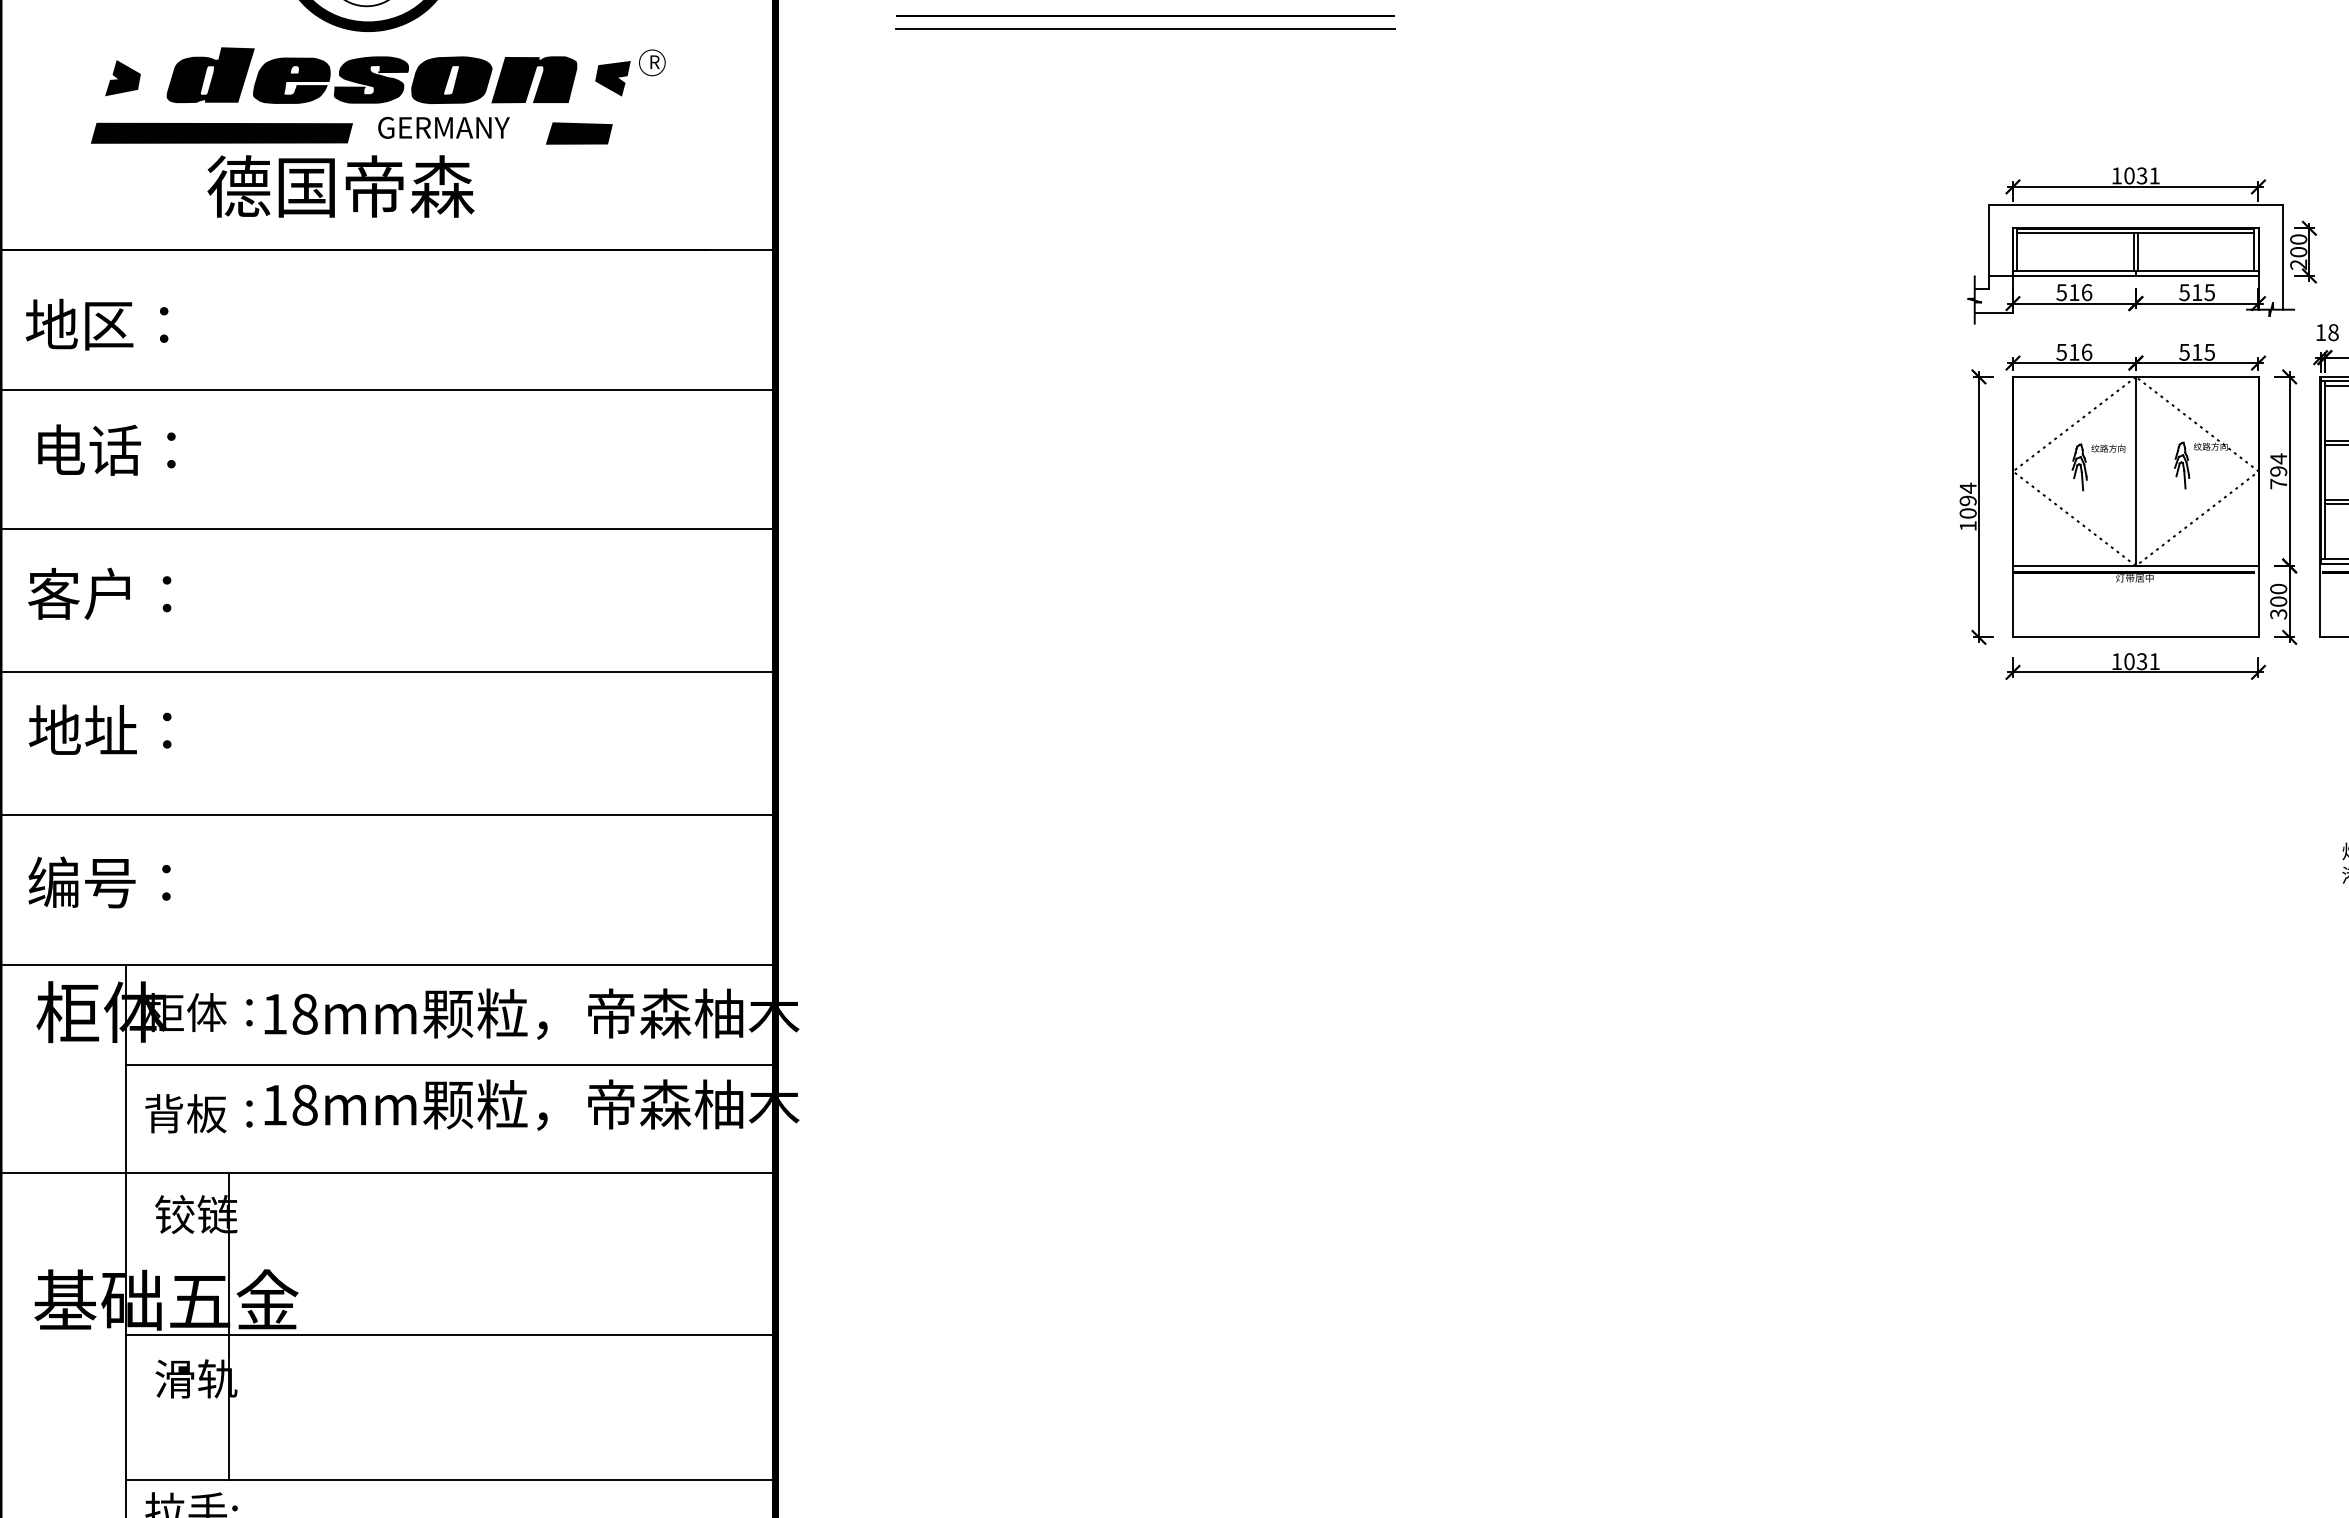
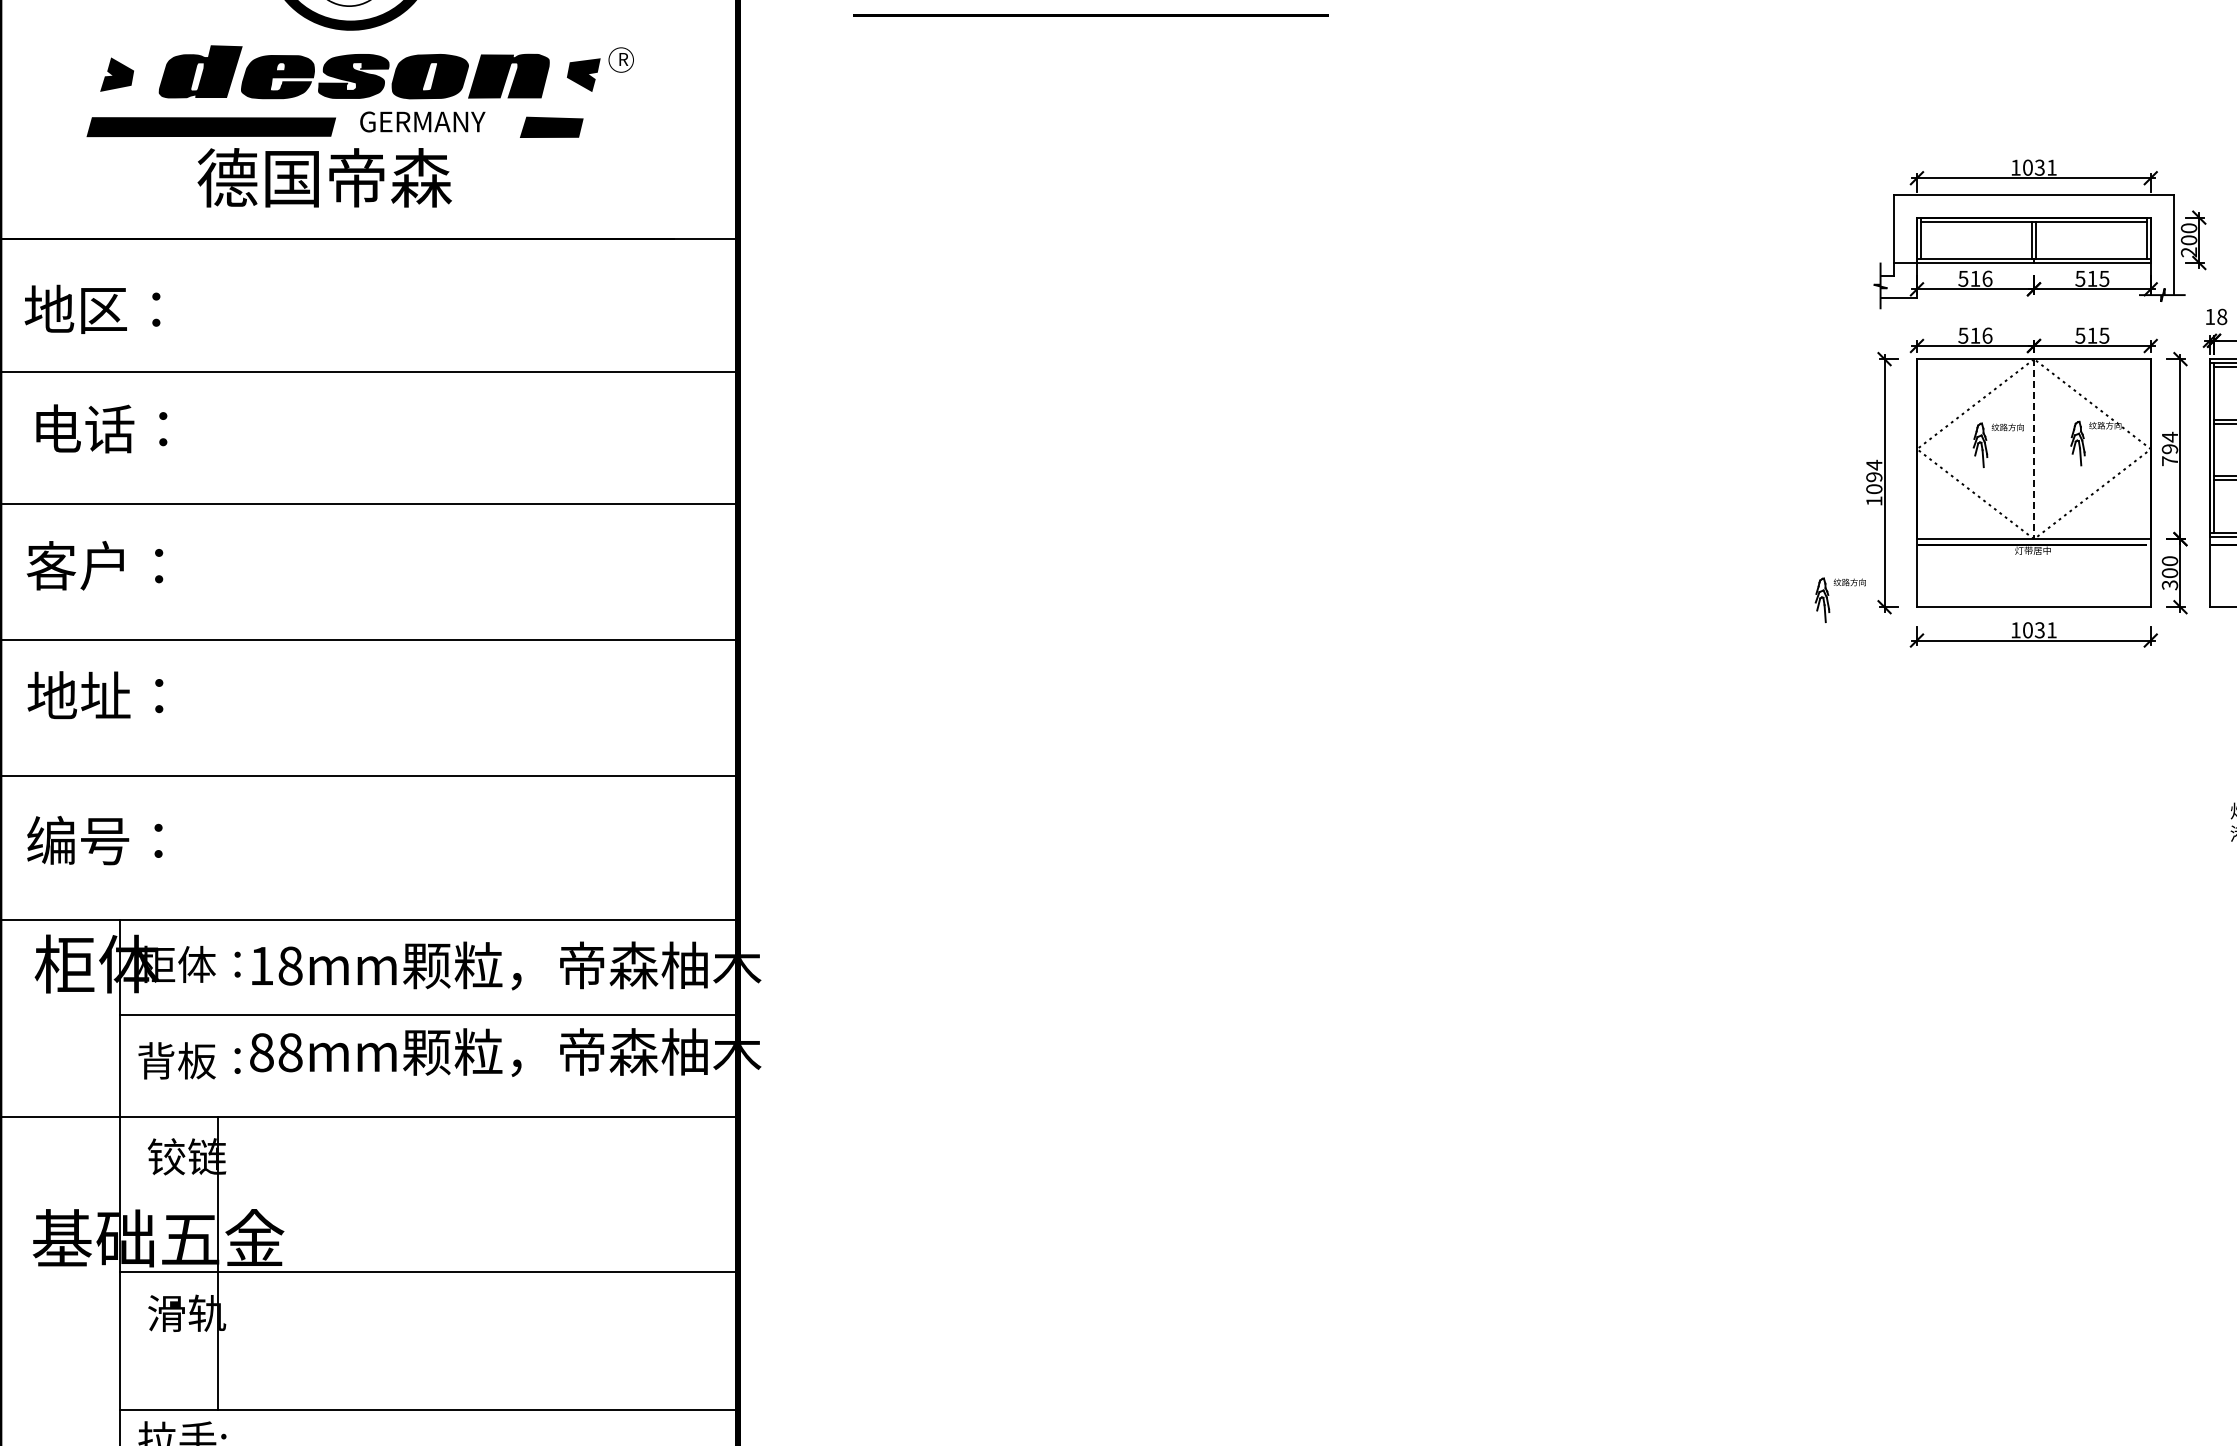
line: (1145, 28) -> (1090, 27), removed
line: (2136, 471) -> (2034, 449), solid -> dashed
part: (1921, 625) -> (1829, 595), added
text: (274, 1105) -> (261, 1052), 18mm -> 88mm

